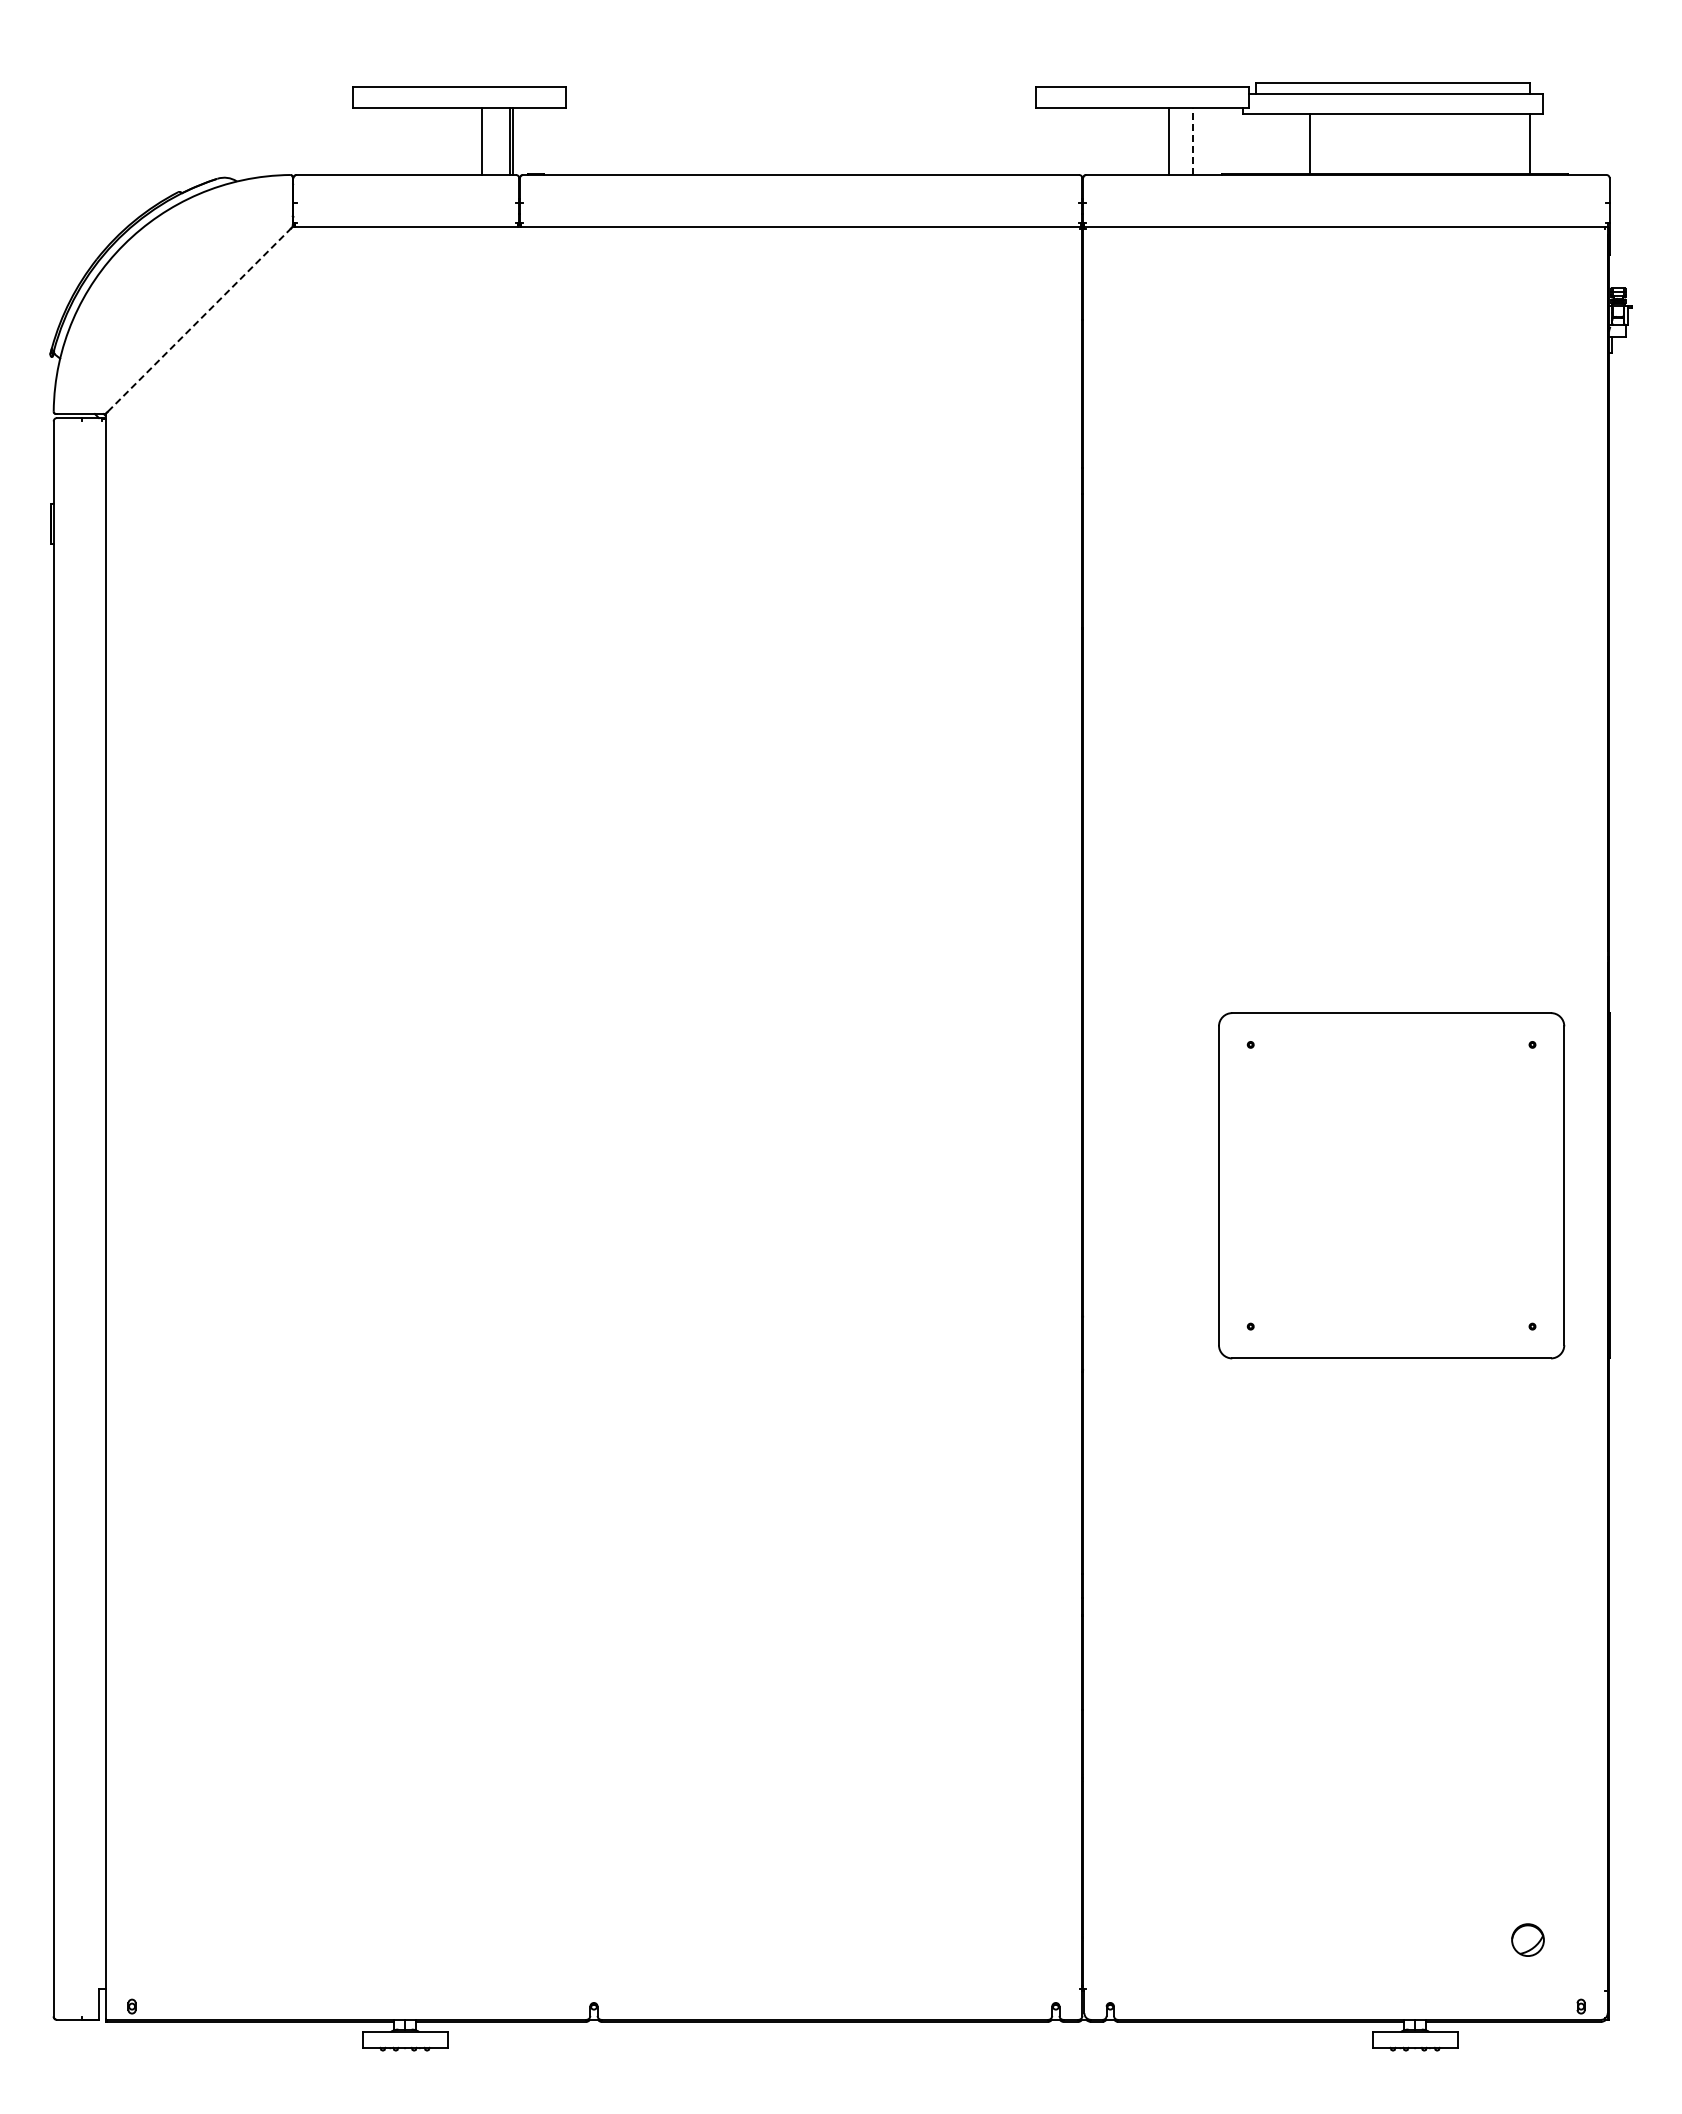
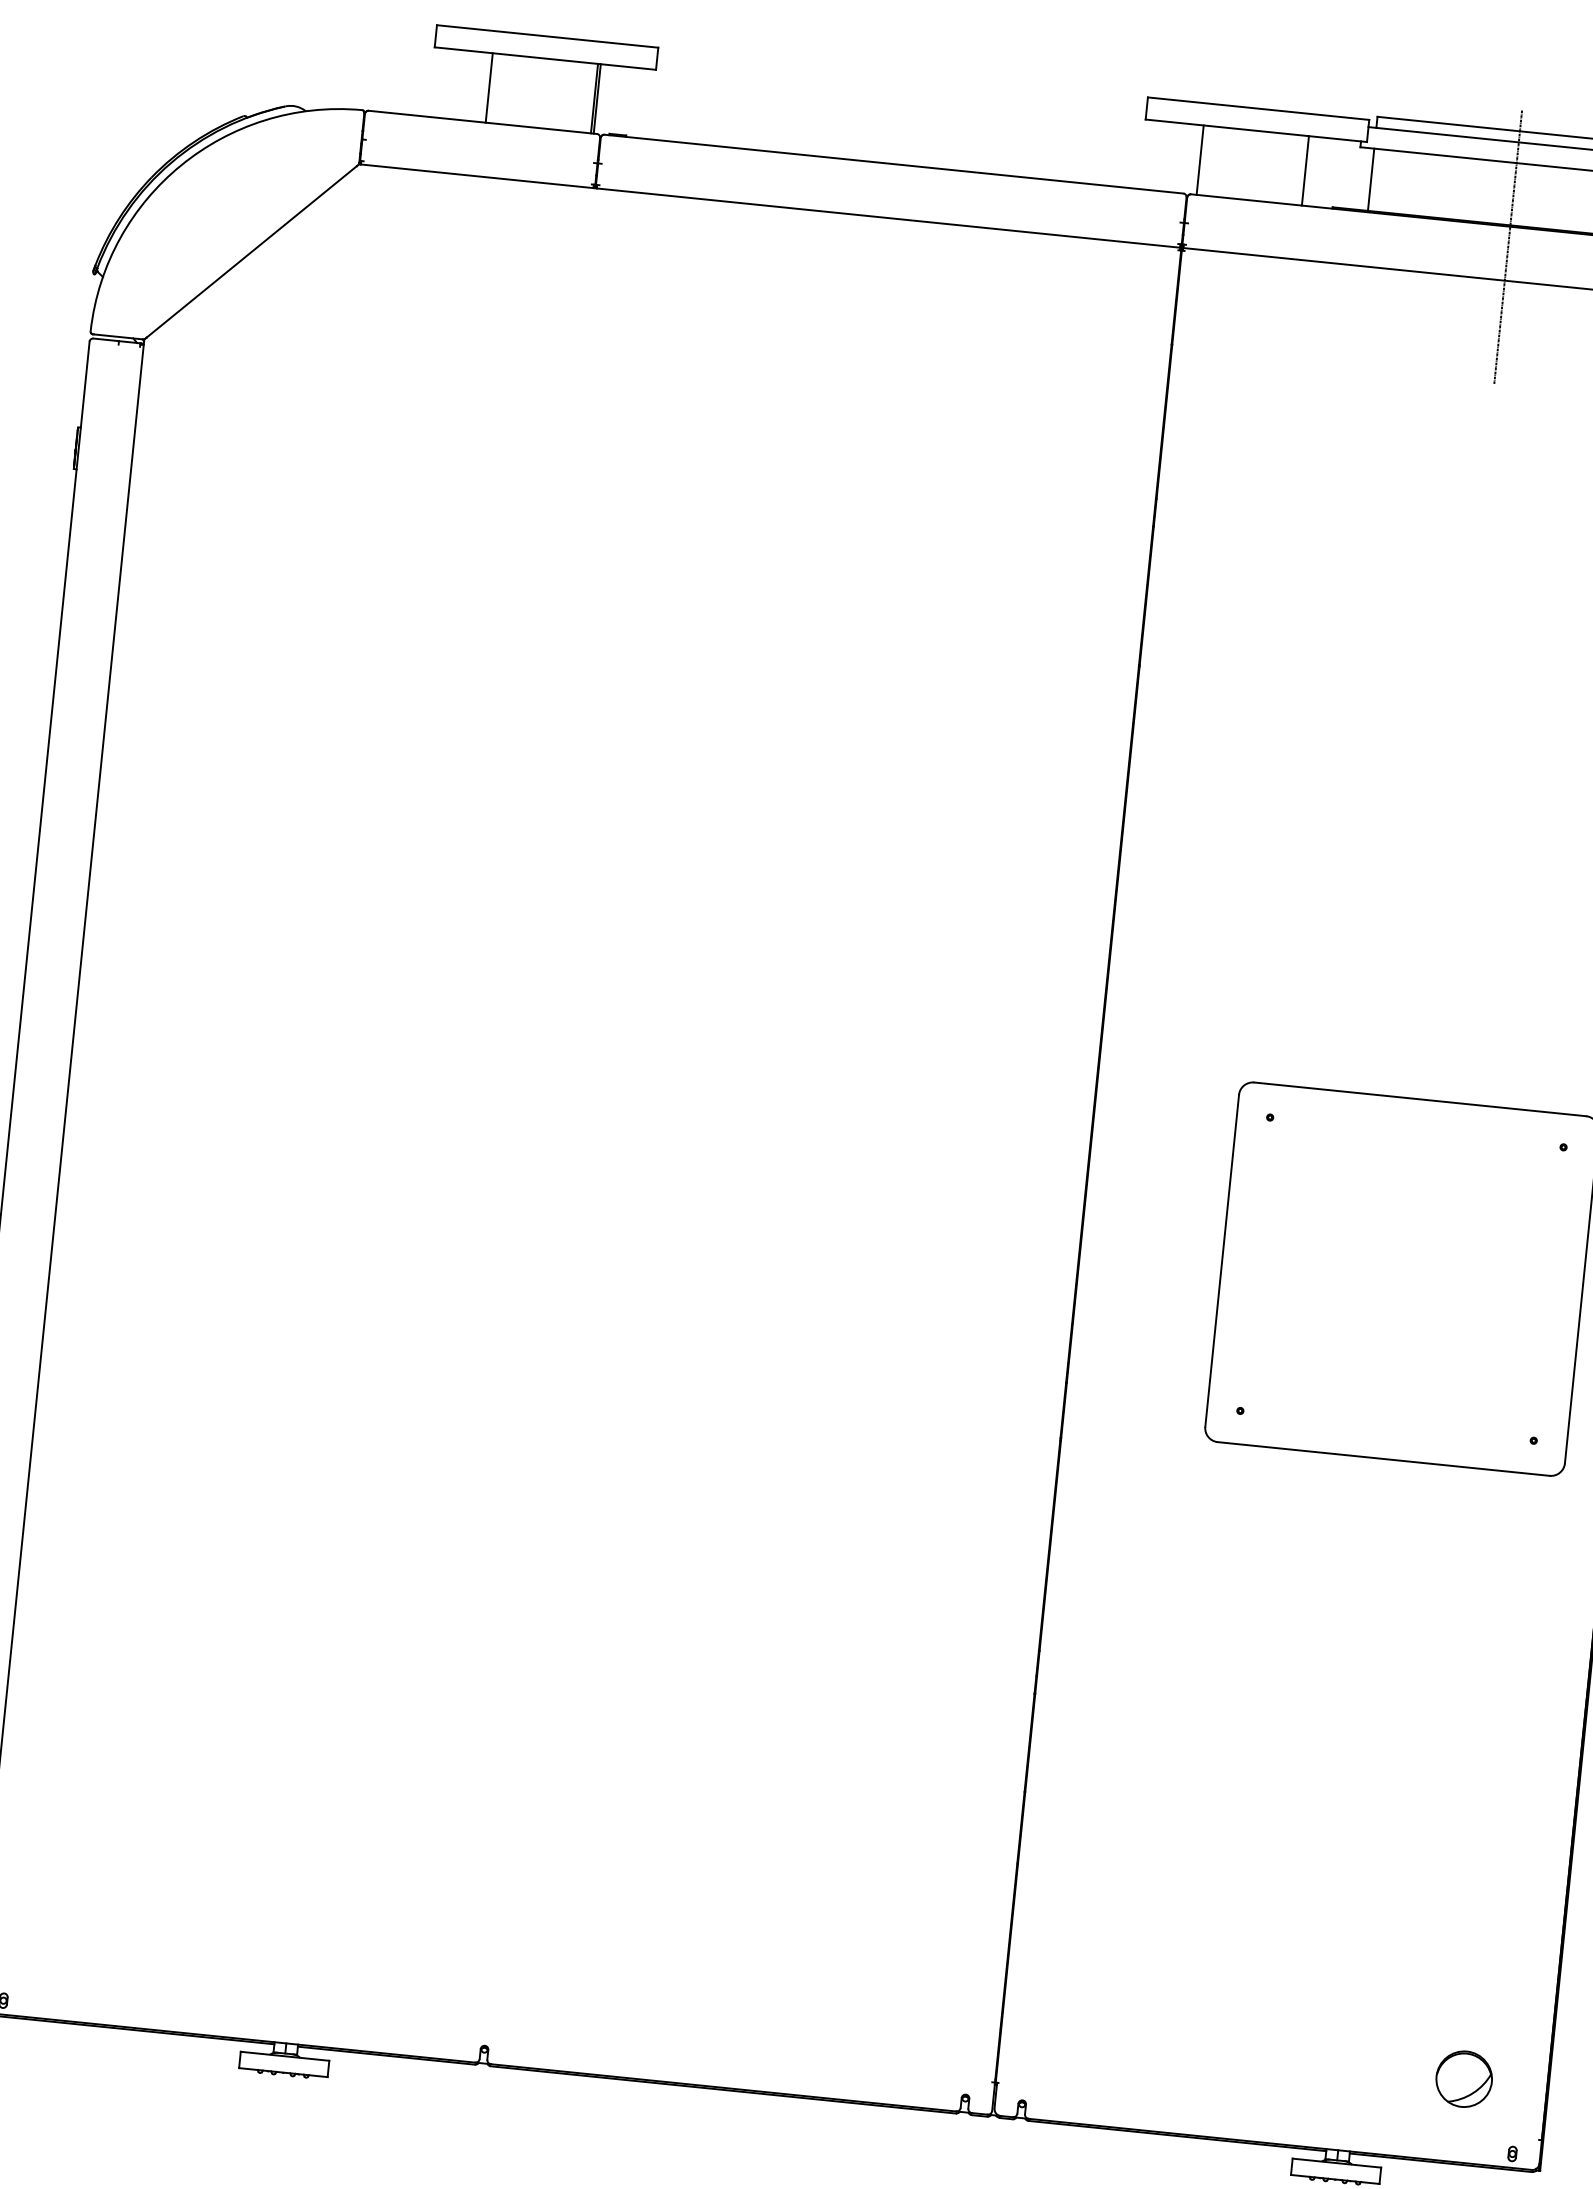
line: (482, 141) -> (489, 87), moved
line: (1168, 141) -> (1199, 159), moved
line: (1192, 141) -> (1305, 170), dashed -> solid
line: (1310, 143) -> (1371, 179), moved
line: (1392, 194) -> (1507, 247), added
line: (199, 320) -> (252, 252), dashed -> solid
part: (1527, 1939) -> (1463, 2078), size x1.67

